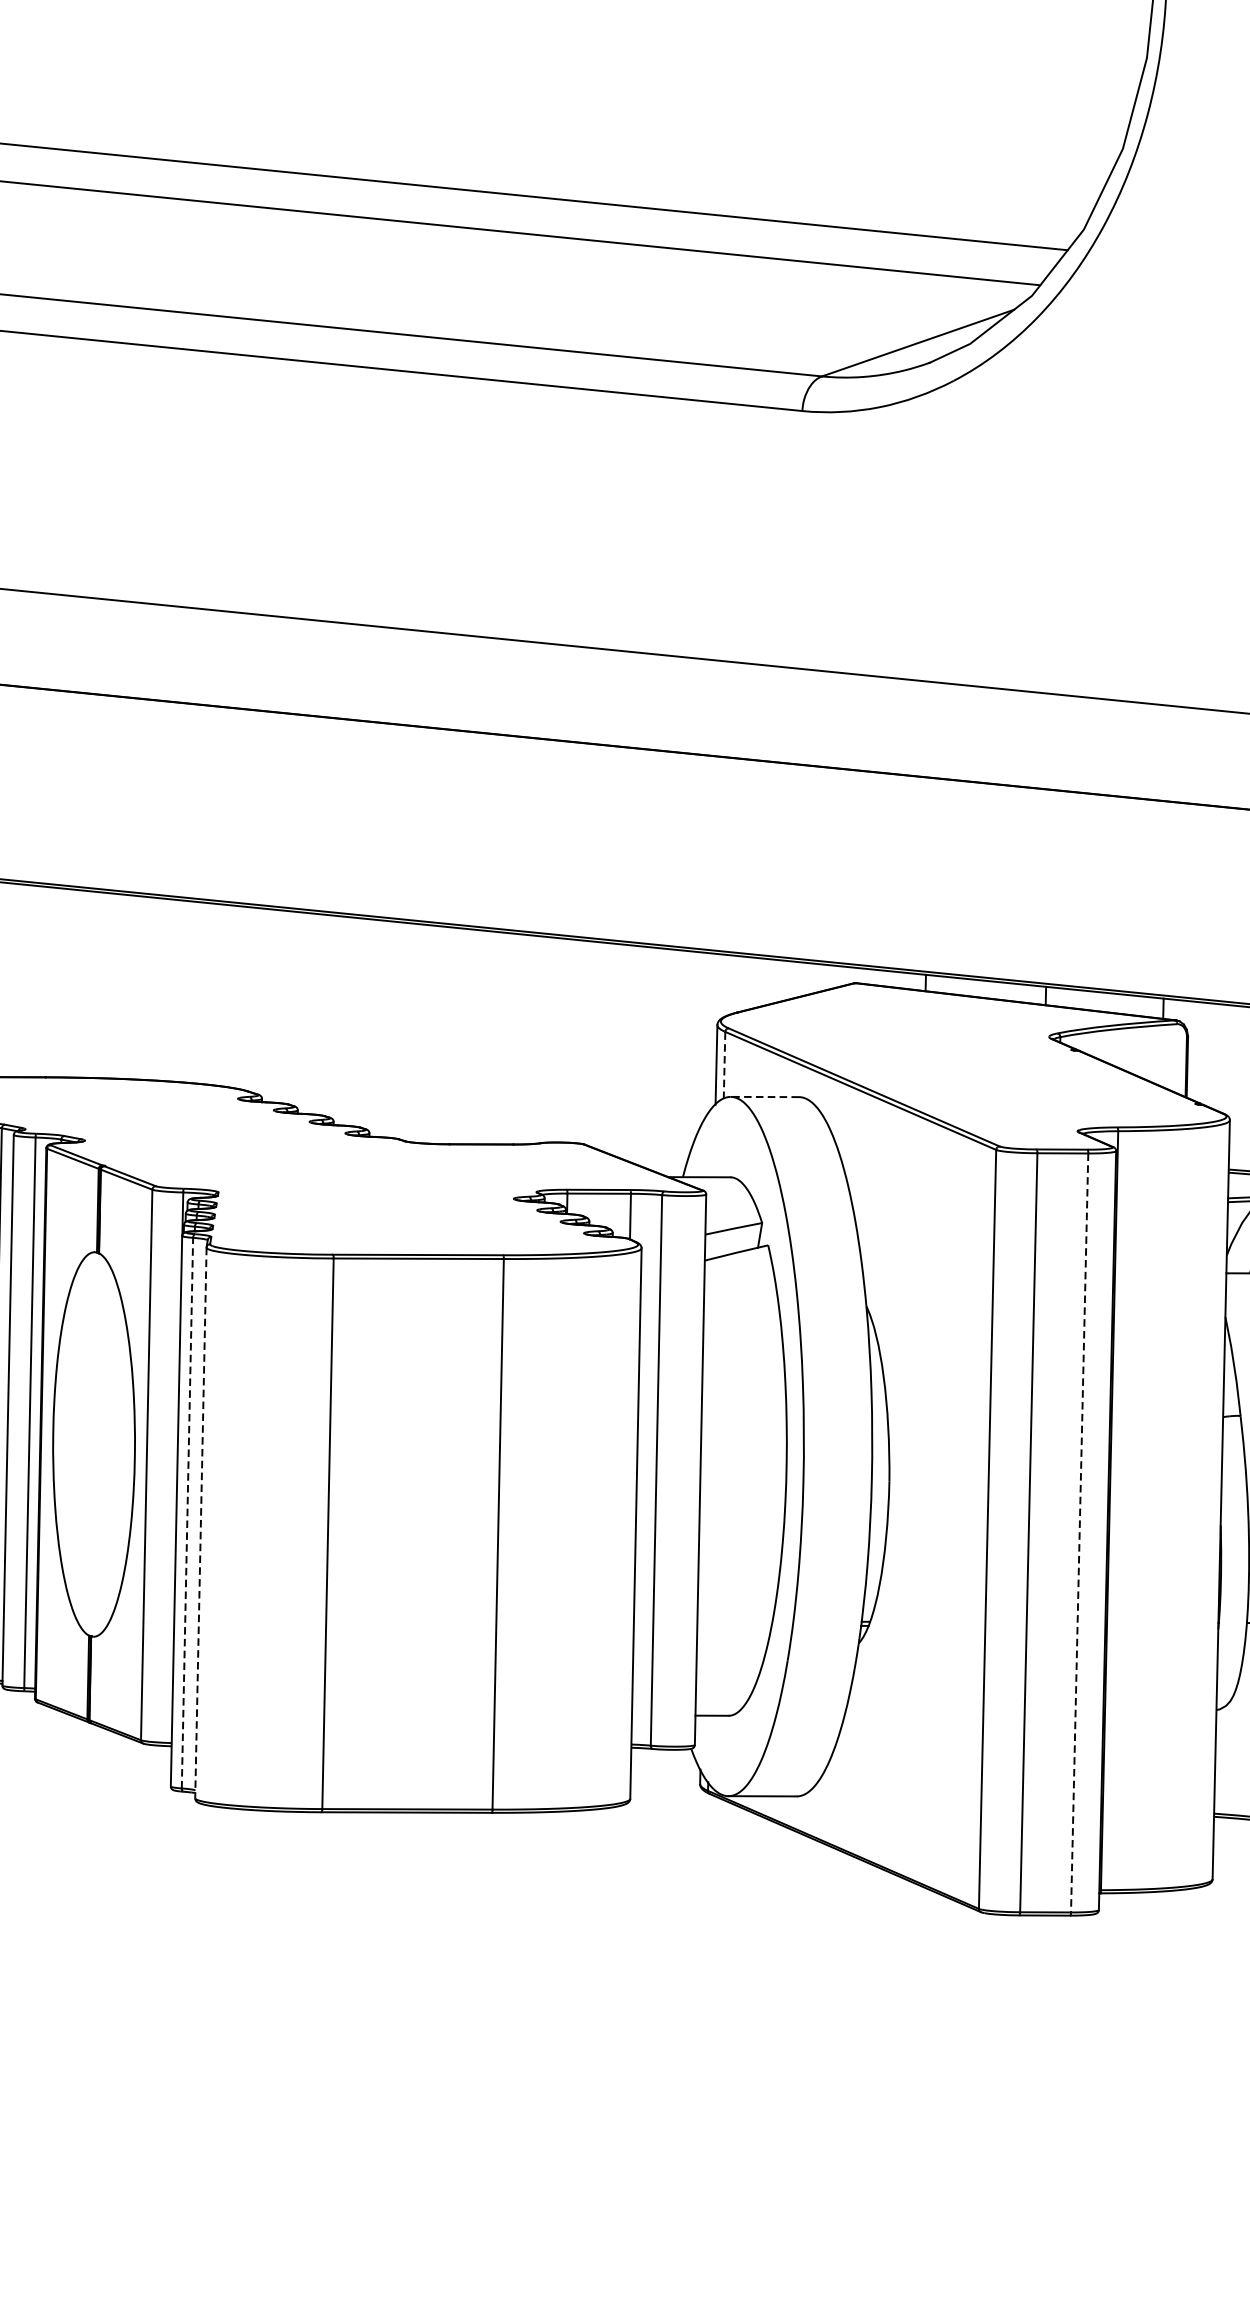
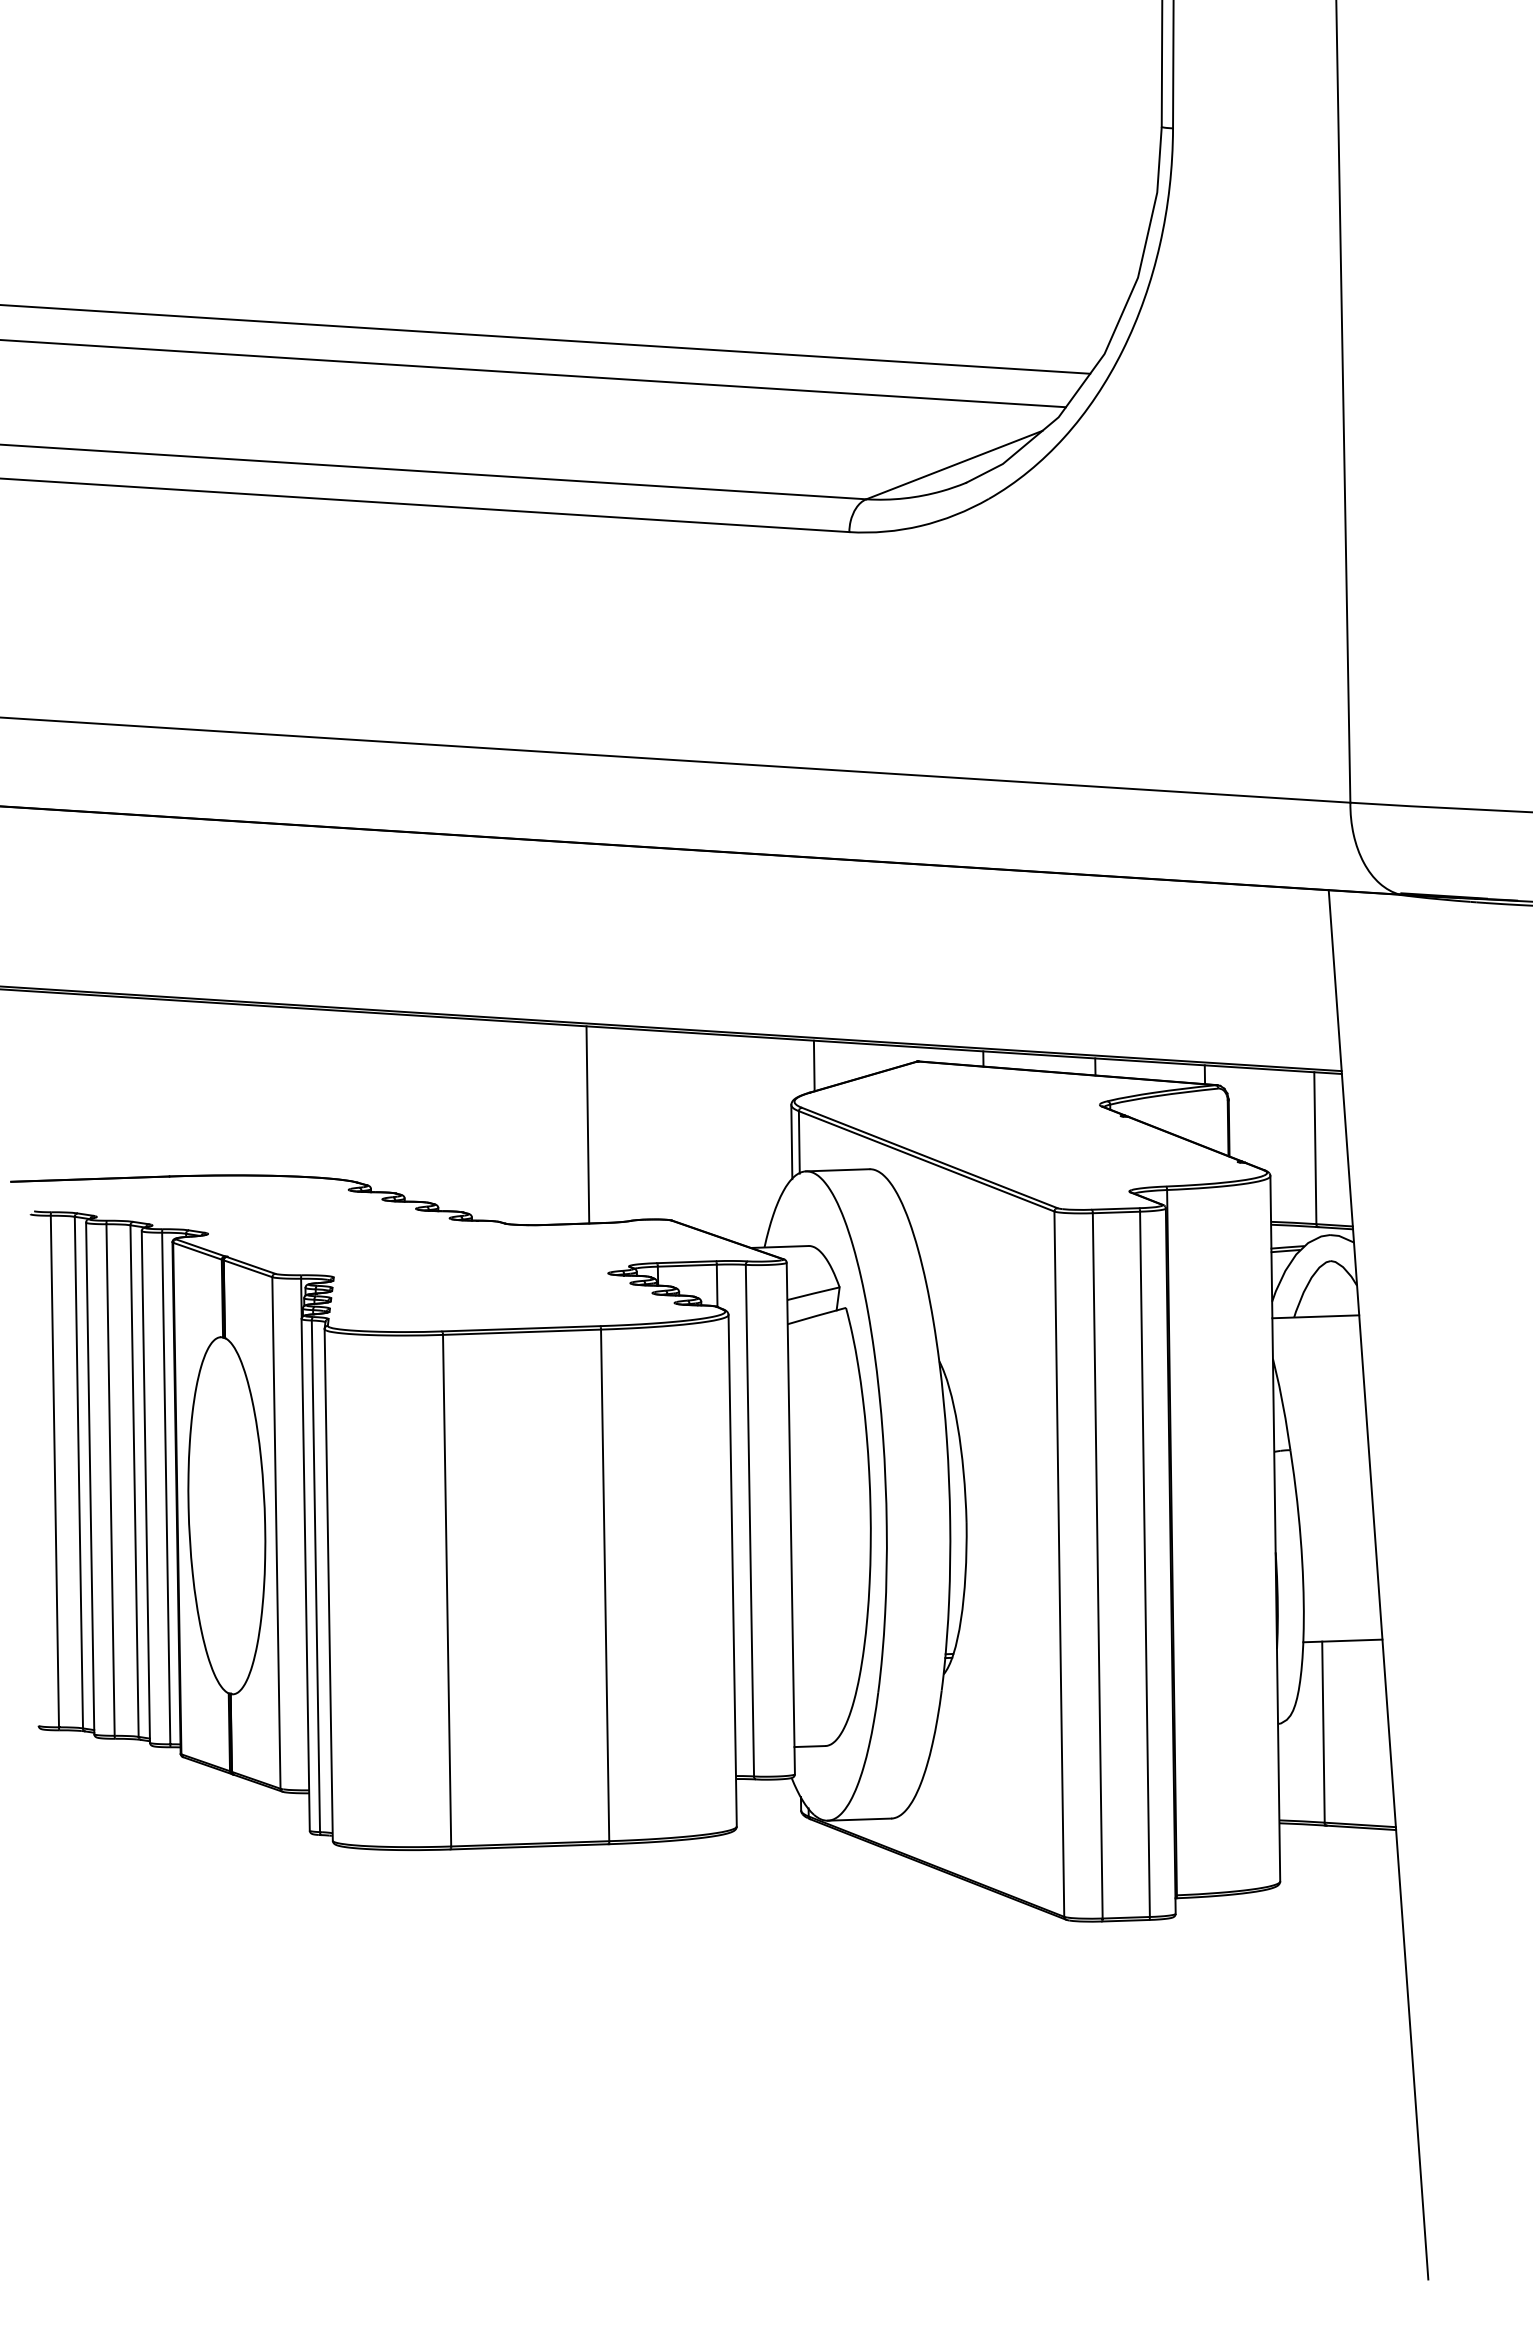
line: (742, 983) -> (813, 1065), added
line: (497, 1037) -> (587, 1124), added
line: (724, 1064) -> (799, 1141), dashed -> solid
line: (764, 1097) -> (837, 1170), dashed -> solid
line: (187, 1513) -> (315, 1576), dashed -> solid
line: (200, 1522) -> (328, 1584), dashed -> solid
line: (1079, 1533) -> (1144, 1564), dashed -> solid

